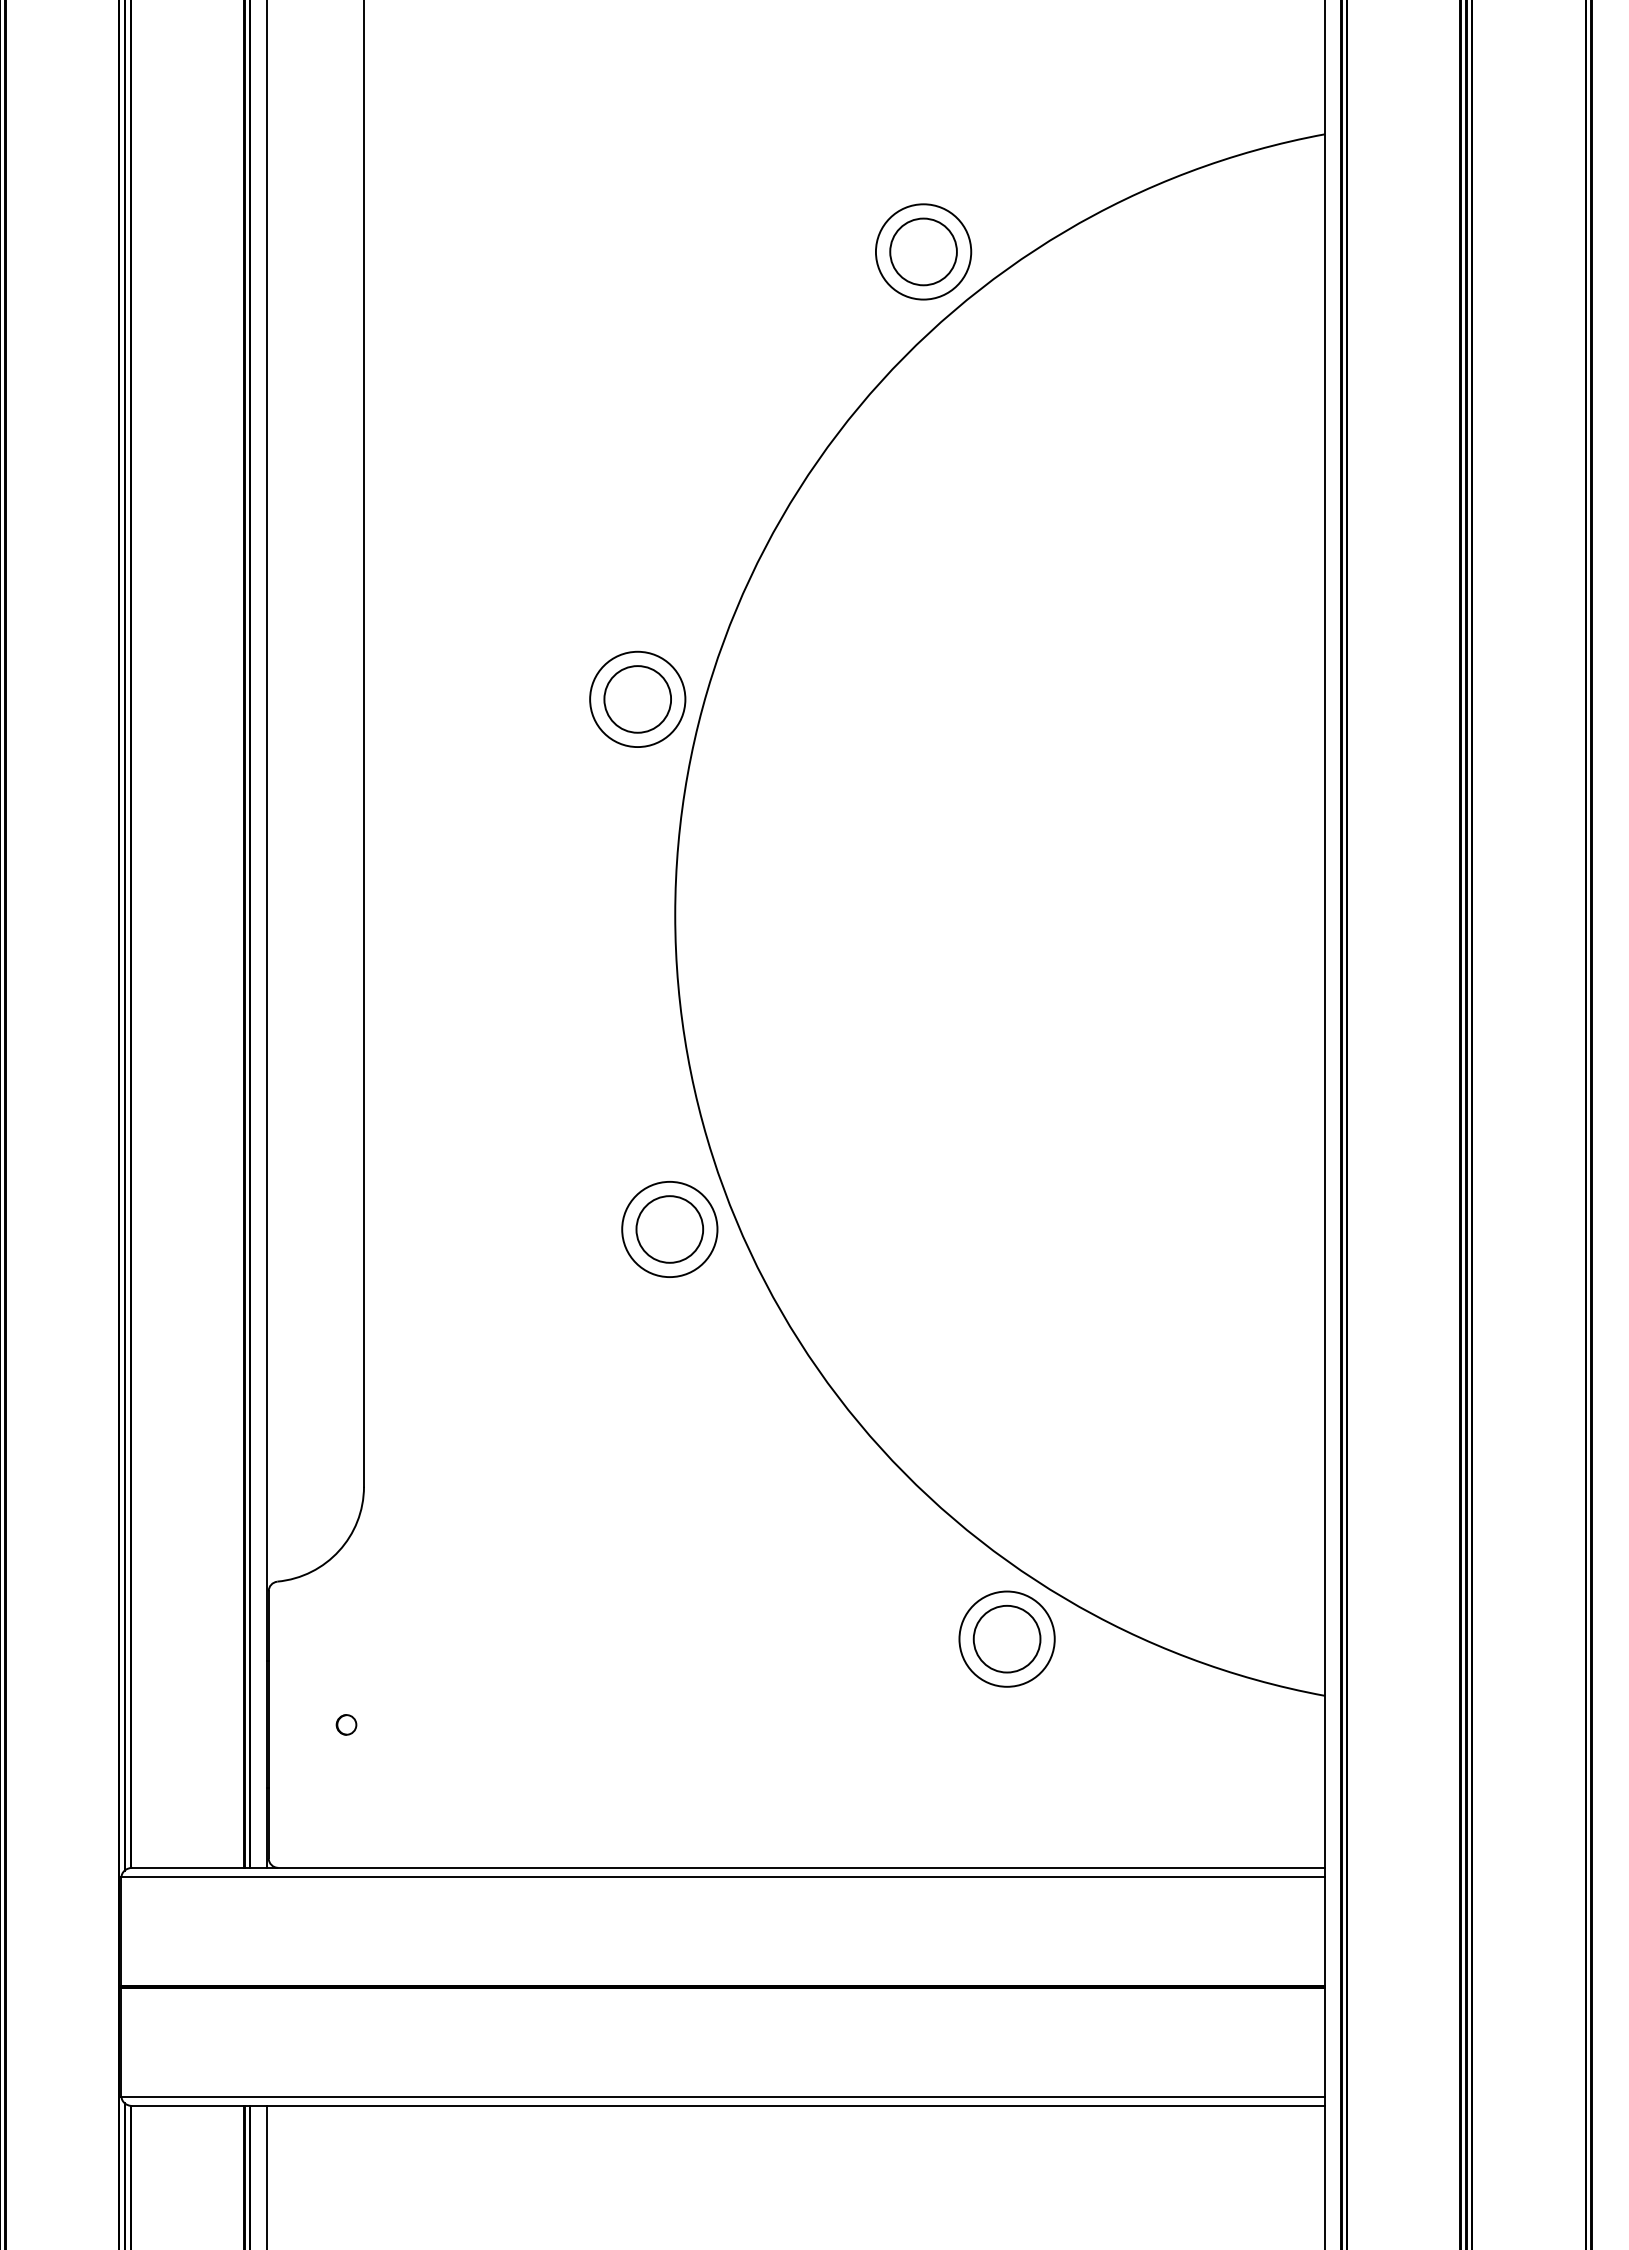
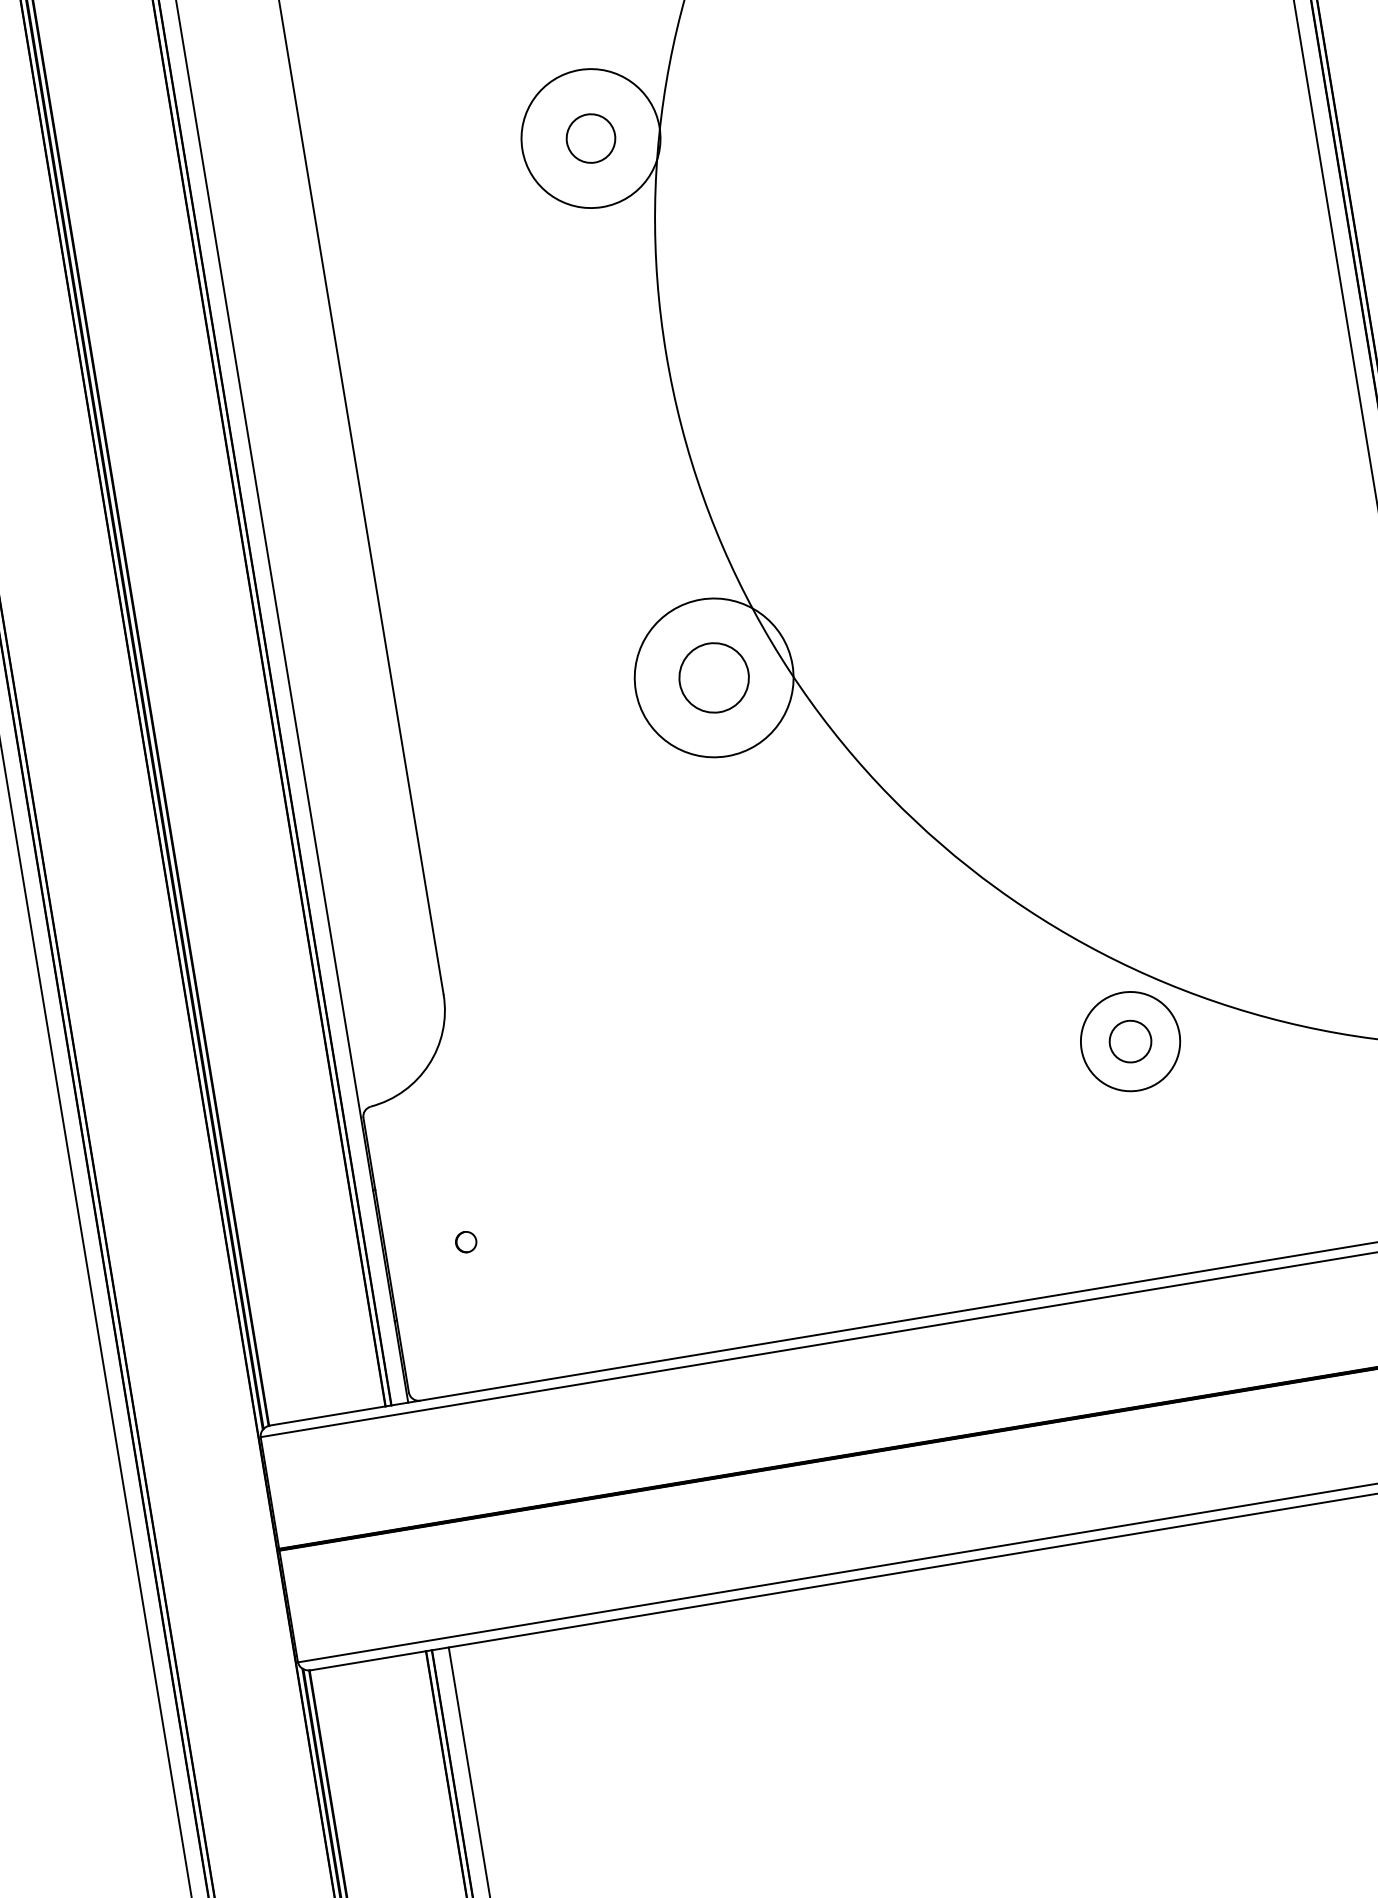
circle: (637, 699) -> (590, 138), size x0.7
circle: (637, 699) -> (590, 138), size x1.4
circle: (669, 1229) -> (713, 677), size x1.6
circle: (1006, 1638) -> (1129, 1041), size x0.6

